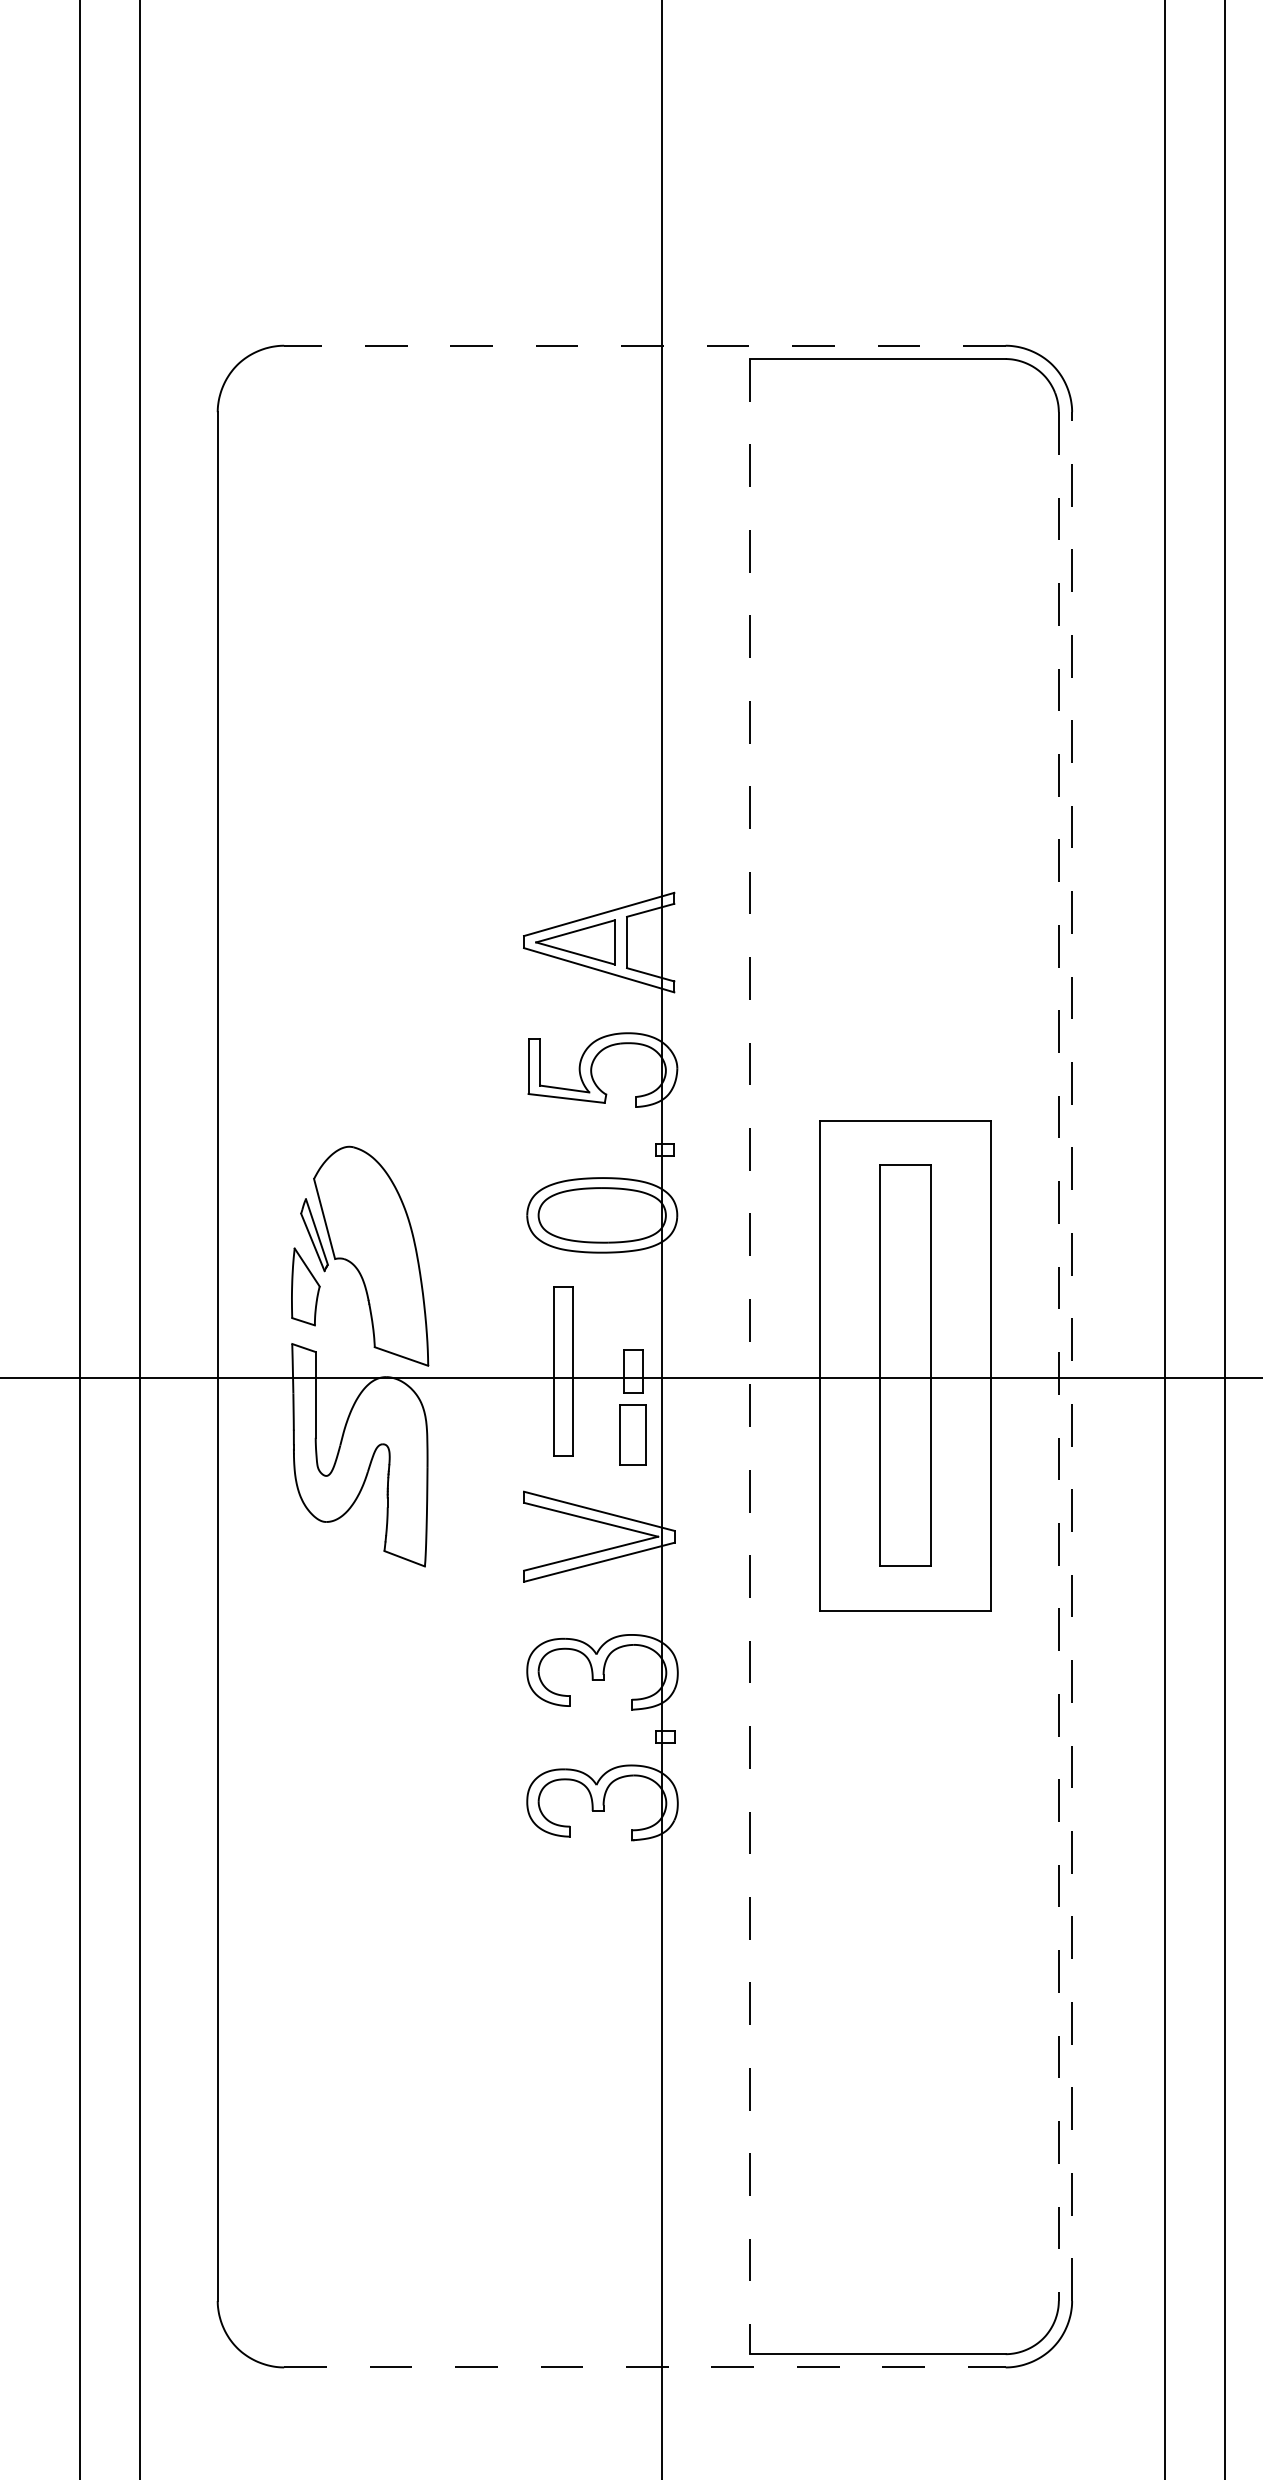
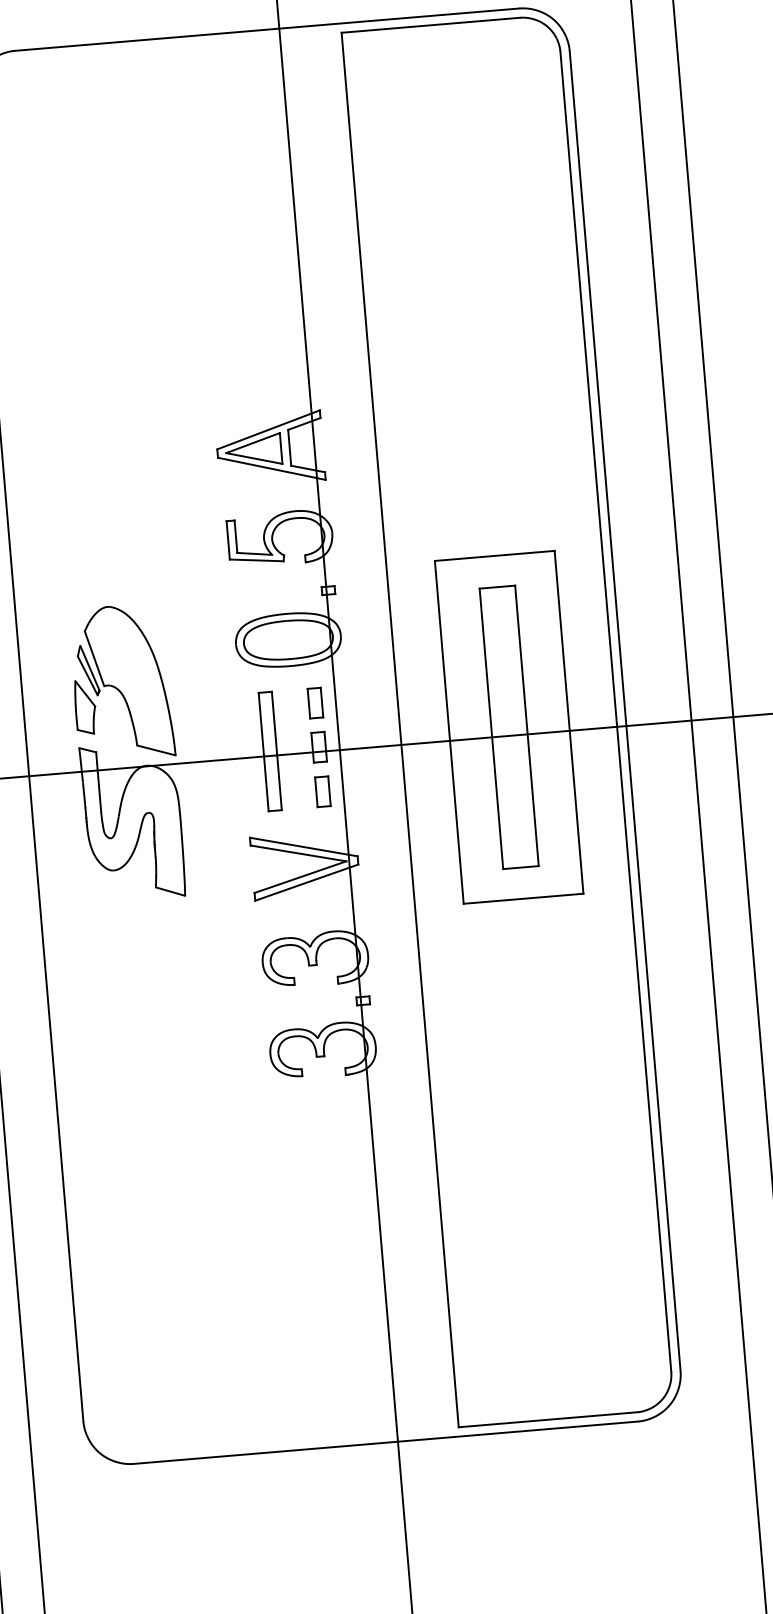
line: (644, 345) -> (266, 29), dashed -> solid
part: (633, 1308) -> (315, 703), added
line: (750, 1356) -> (400, 729), dashed -> solid
line: (1072, 1356) -> (625, 711), dashed -> solid
line: (1058, 1357) -> (615, 712), dashed -> solid
part: (633, 1434) -> (323, 791), size x0.71
line: (644, 2367) -> (385, 1442), dashed -> solid

